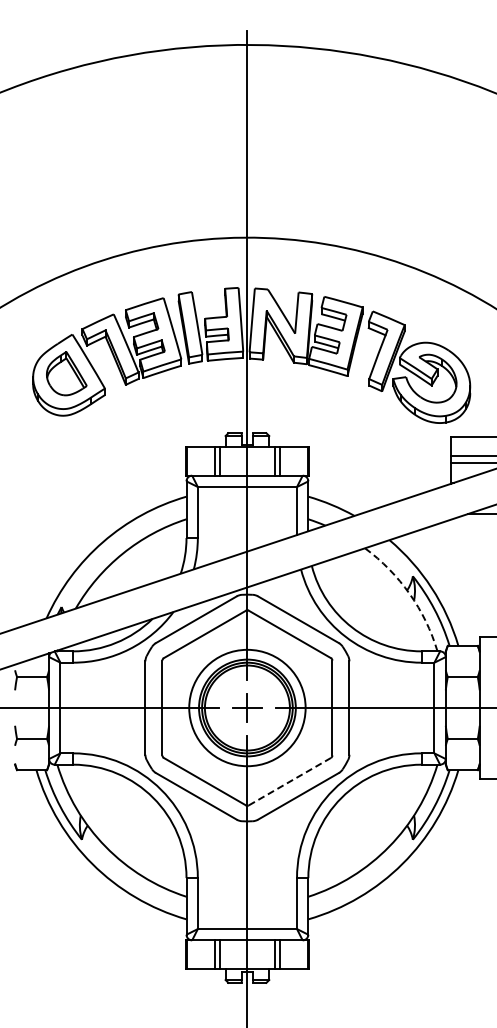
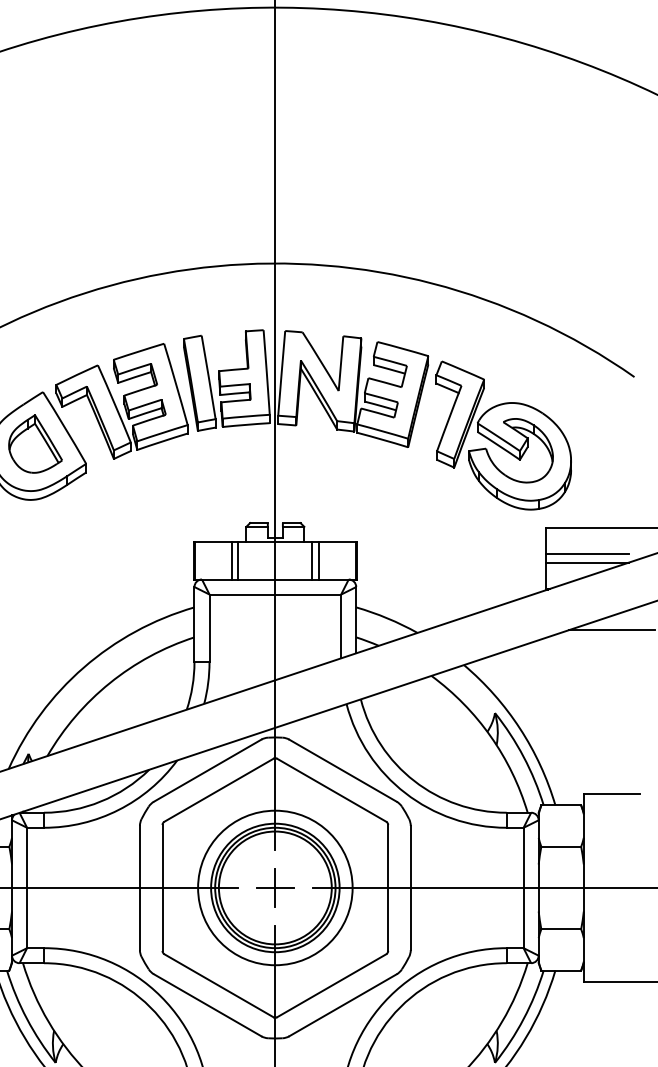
arc: (409, 593) -> (490, 735), dashed -> solid
line: (290, 781) -> (332, 985), dashed -> solid

